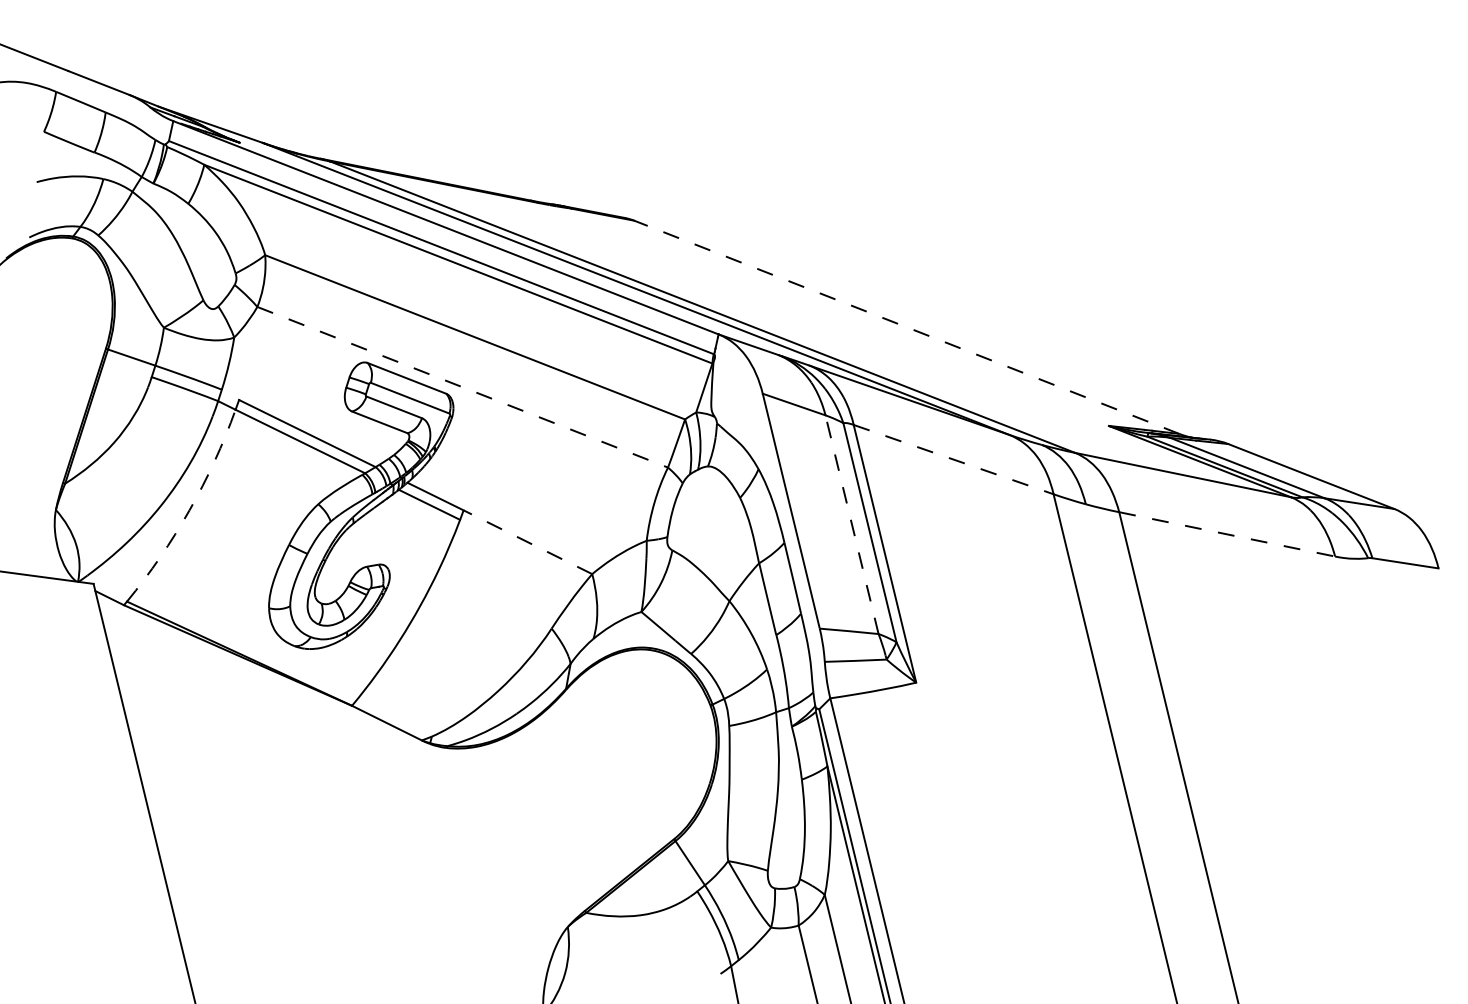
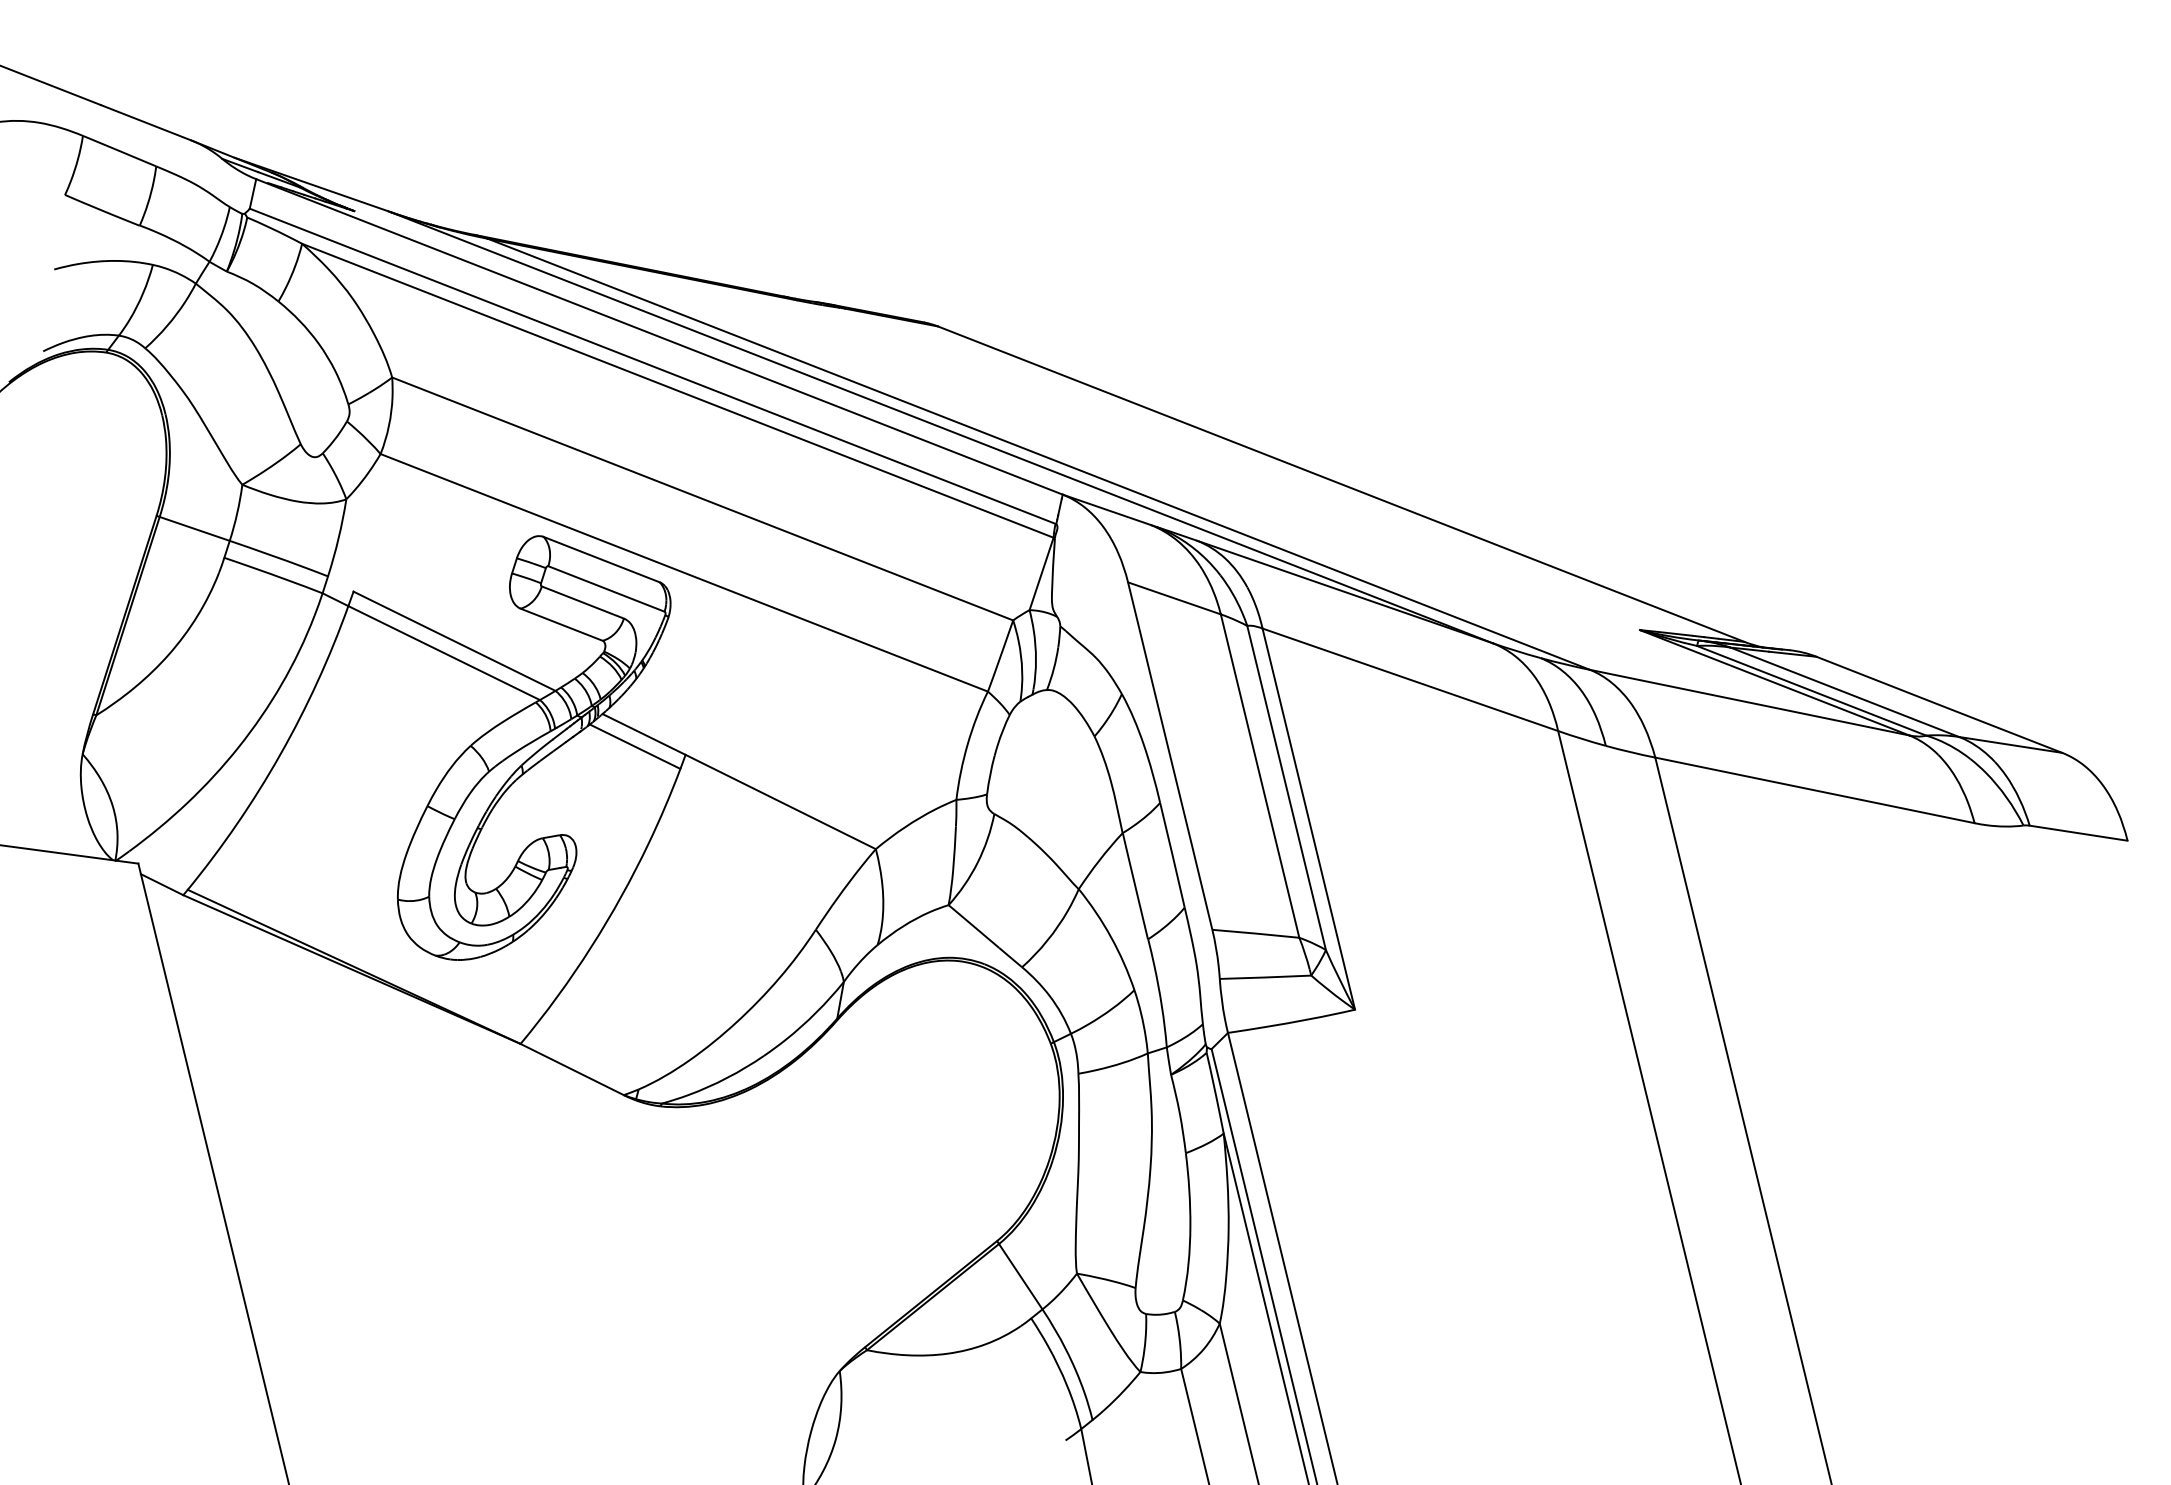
line: (906, 327) -> (1340, 484), dashed -> solid
line: (463, 387) -> (685, 573), dashed -> solid
line: (953, 459) -> (1410, 679), dashed -> solid
arc: (189, 510) -> (280, 755), dashed -> solid
line: (852, 524) -> (1260, 775), dashed -> solid
line: (1227, 534) -> (1815, 790), dashed -> solid
line: (527, 542) -> (780, 802), dashed -> solid

